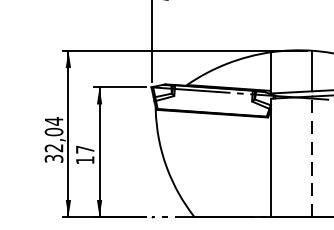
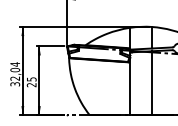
text: (84, 155) -> (31, 82), 17 -> 25
line: (313, 157) -> (152, 83), dashed -> solid

